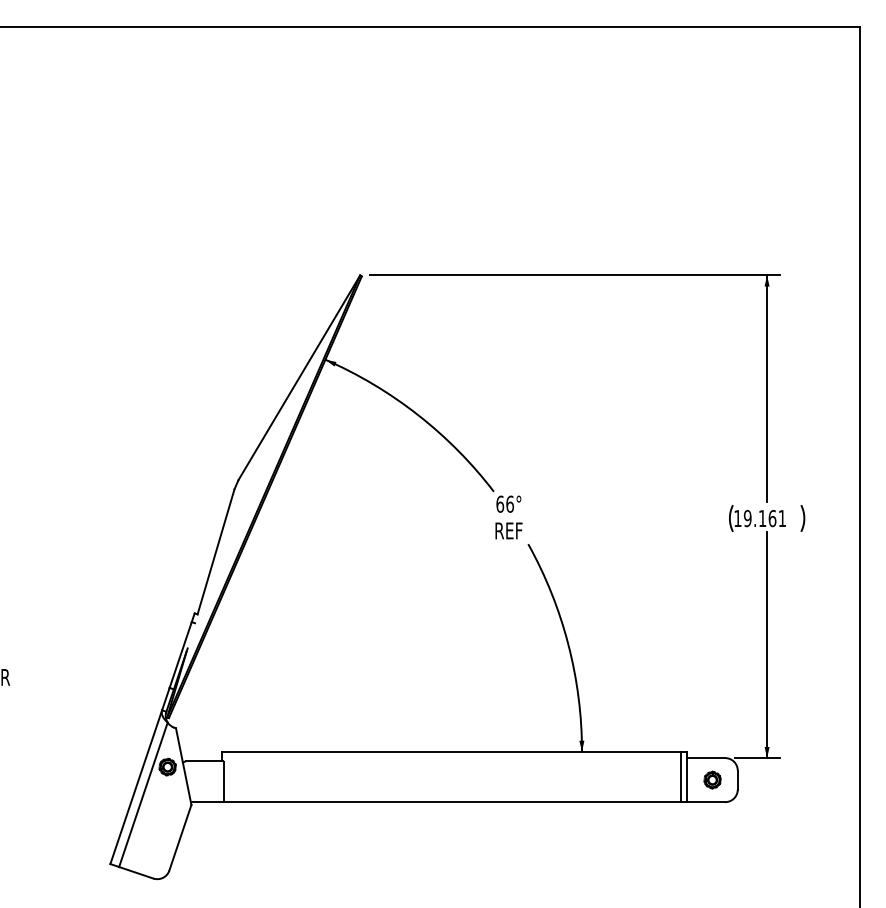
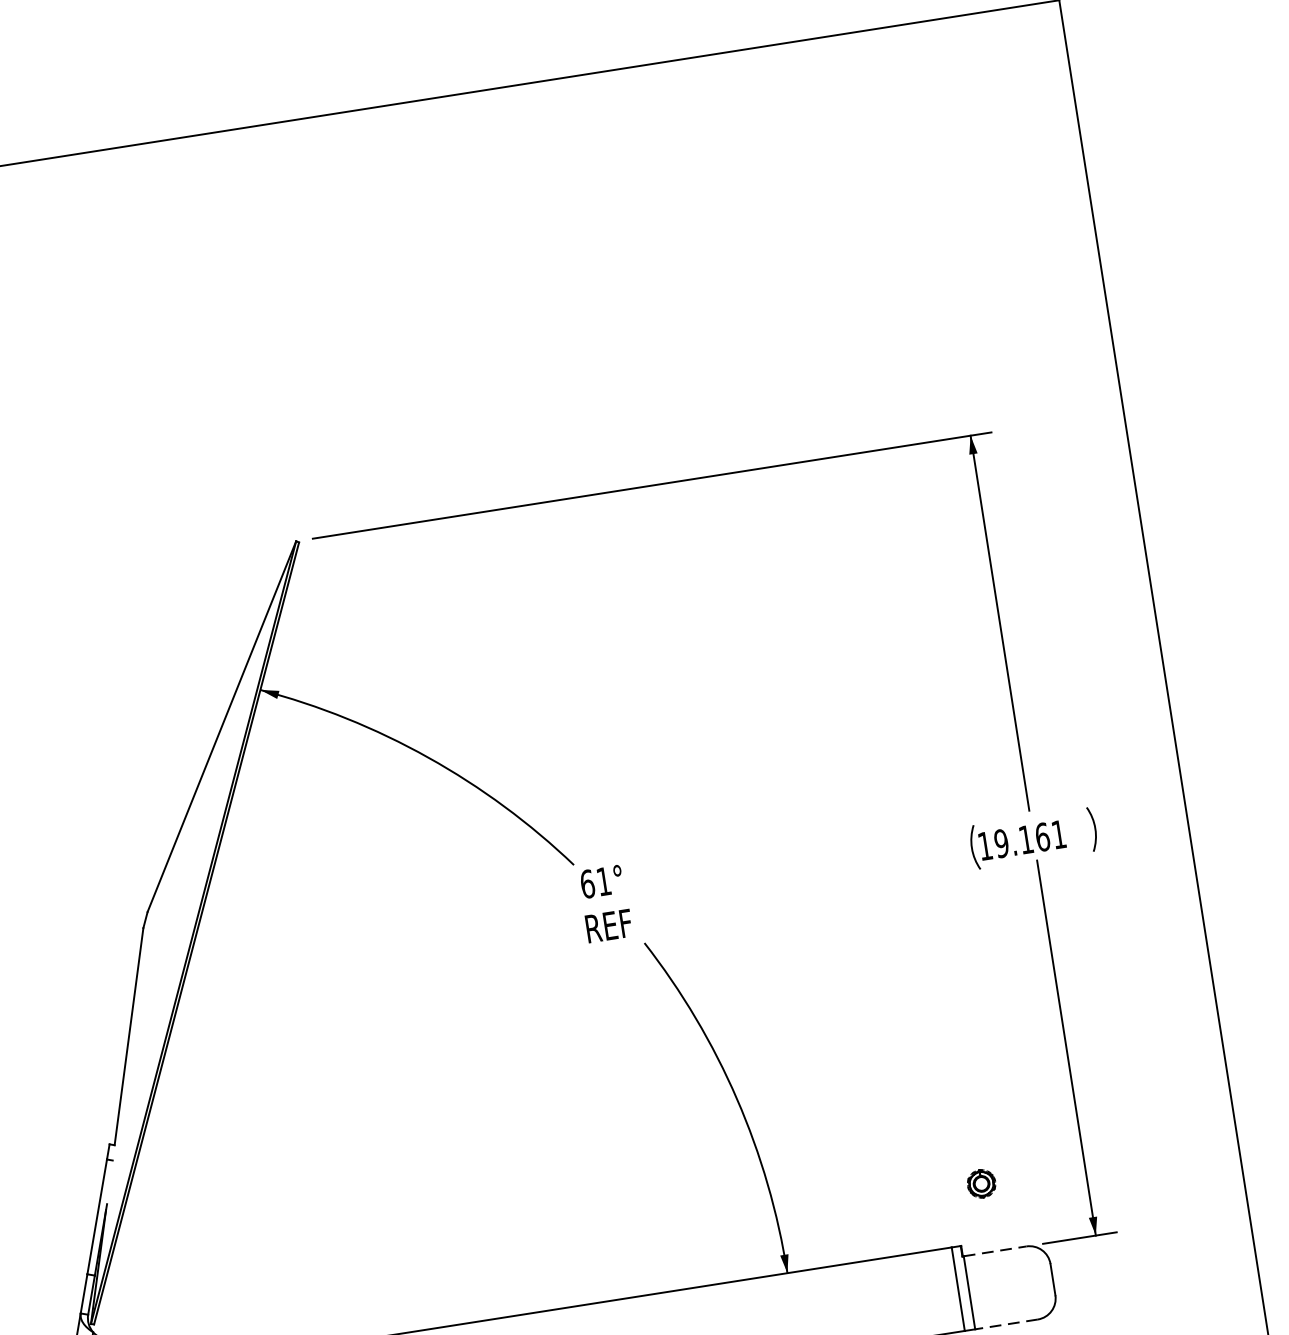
text: (509, 503) -> (602, 880), 66° -> 61°
line: (706, 758) -> (995, 1252), solid -> dashed
part: (712, 779) -> (981, 1182), moved
line: (706, 802) -> (1006, 1324), solid -> dashed

